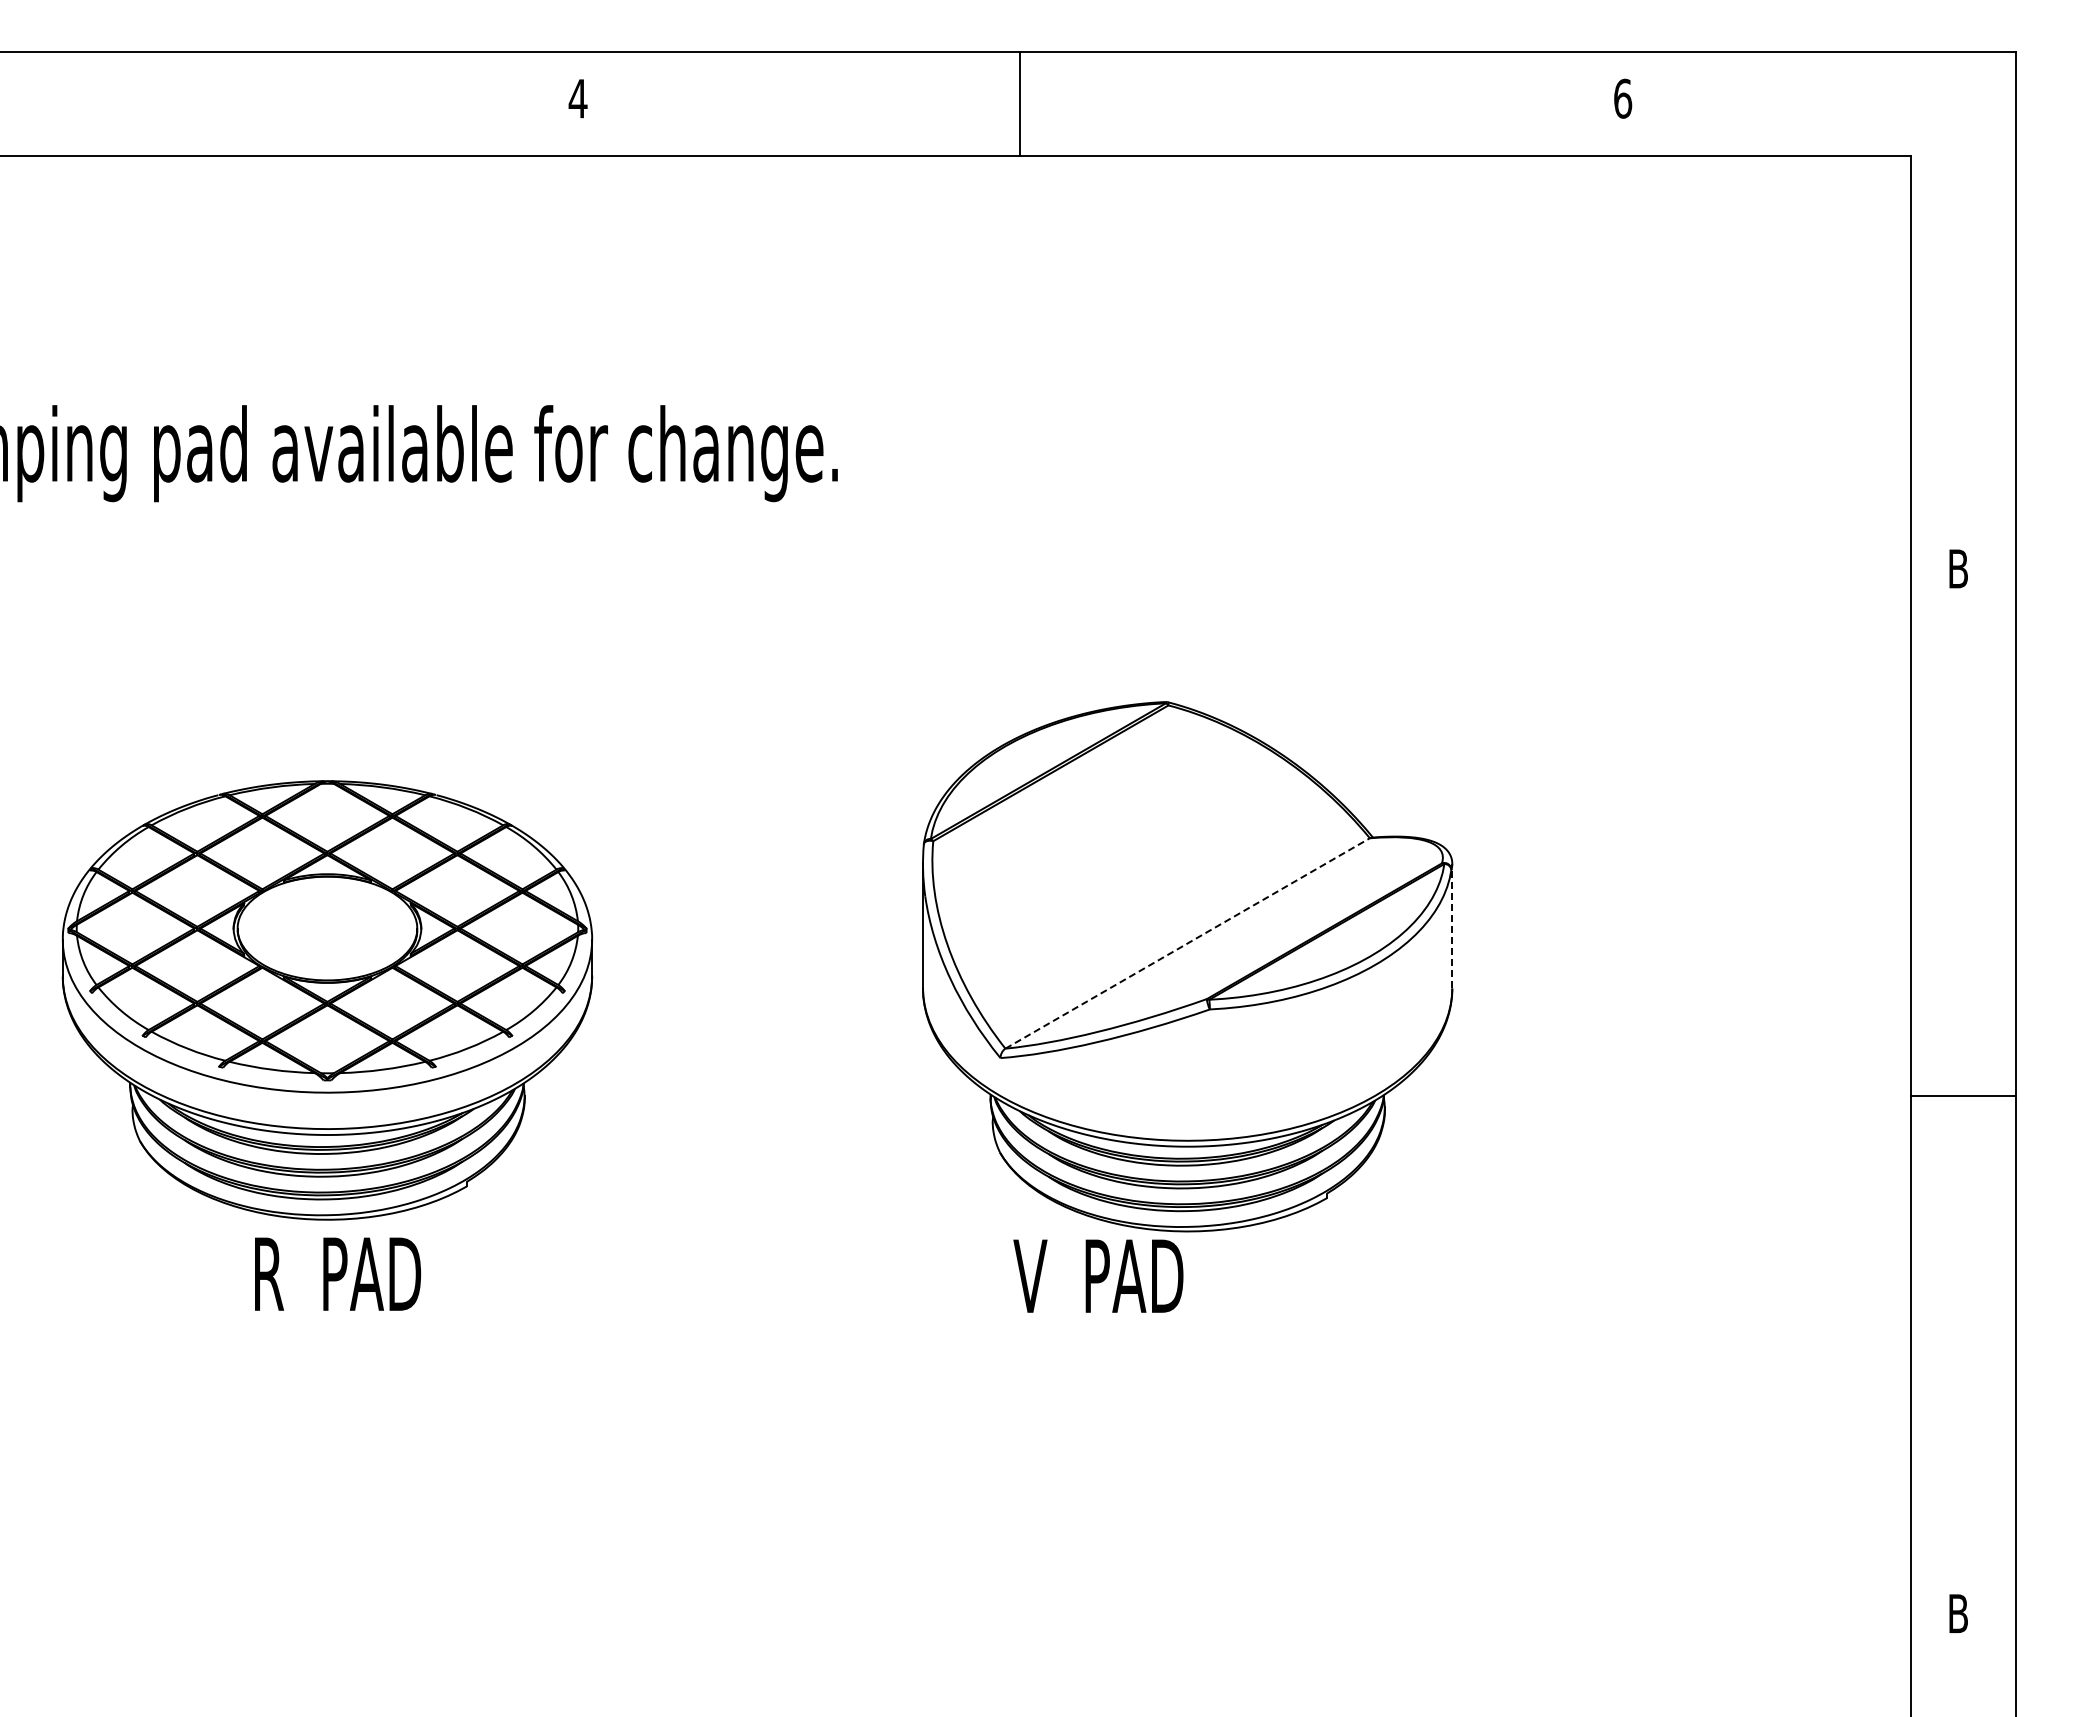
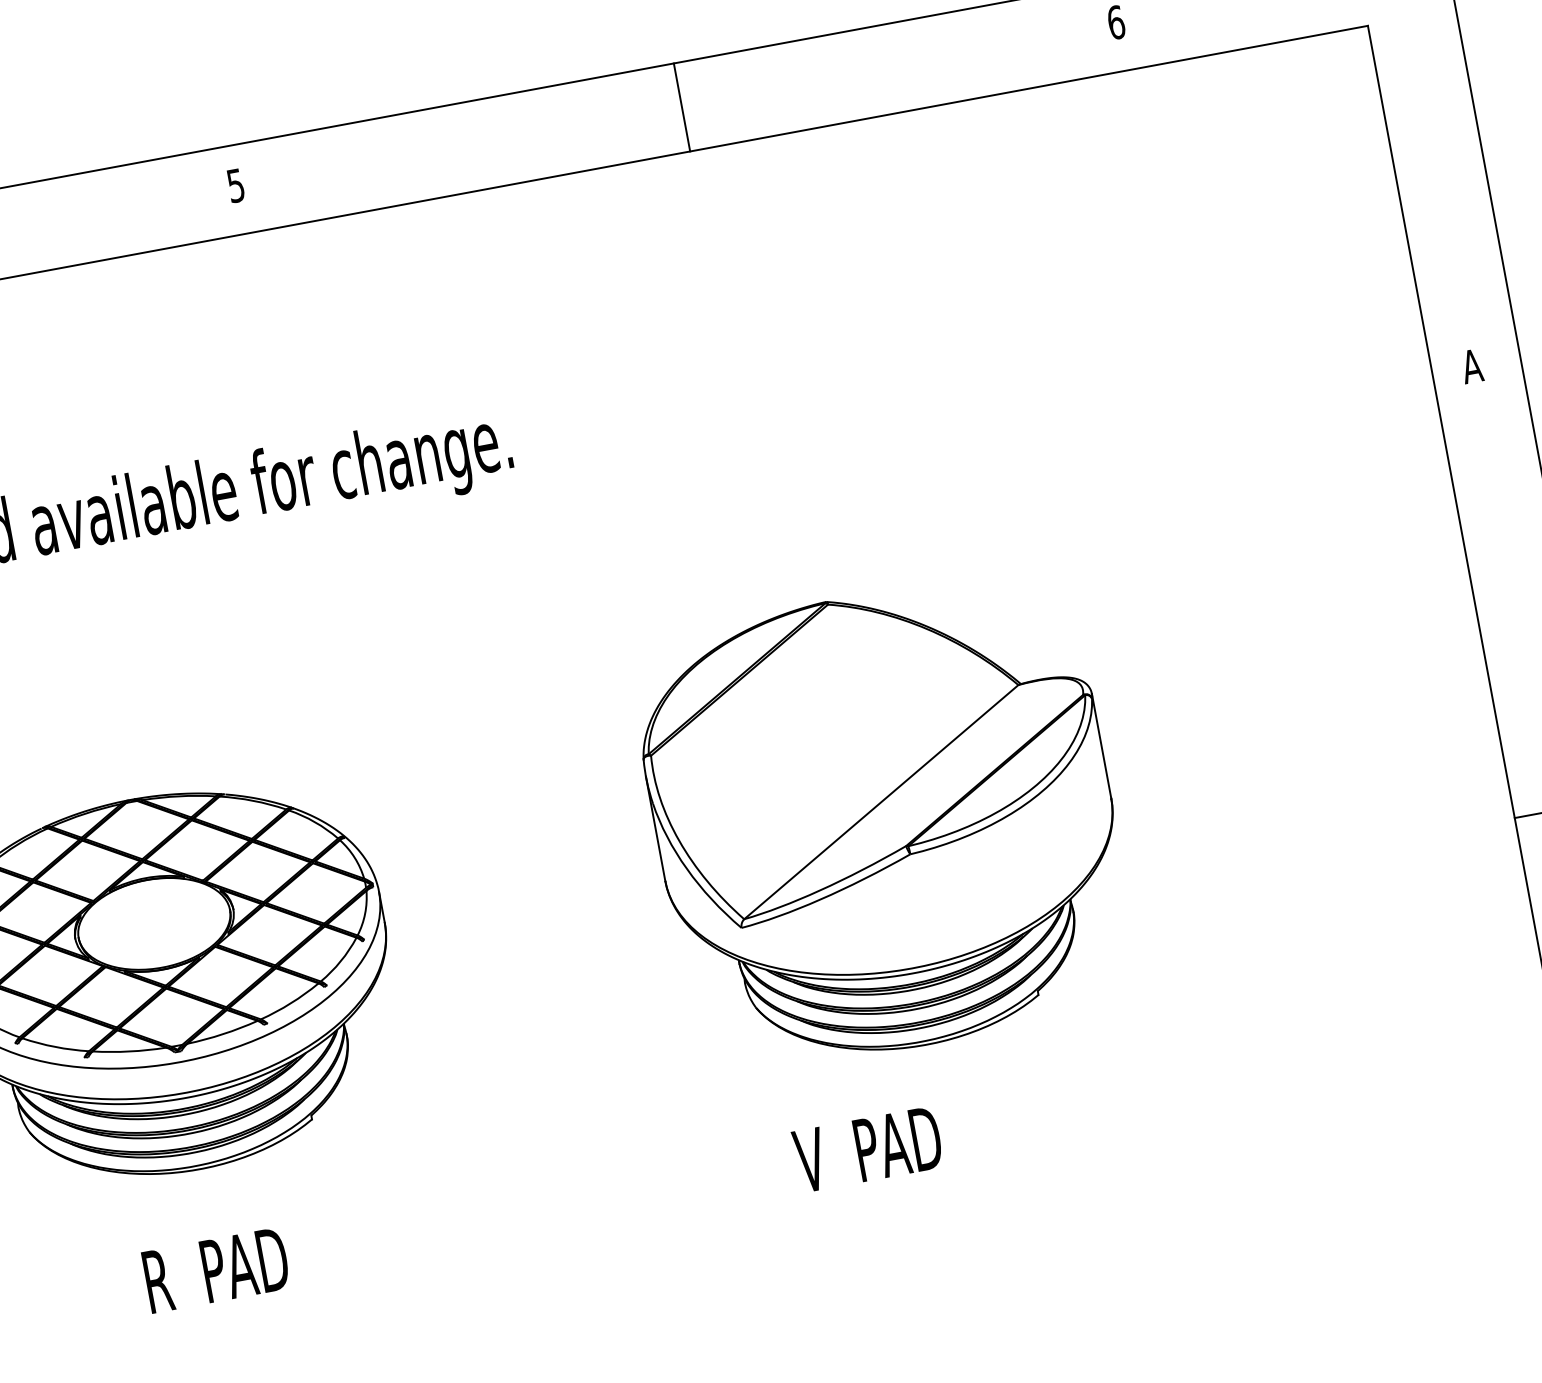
text: (577, 98) -> (235, 185), 4 -> 5
line: (1019, 103) -> (681, 107), moved
text: (1957, 568) -> (1471, 366), B -> A
line: (1452, 926) -> (1101, 746), dashed -> solid
line: (1188, 943) -> (882, 802), dashed -> solid
text: (338, 1273) -> (216, 1269), moved
text: (1098, 1275) -> (867, 1148), moved

